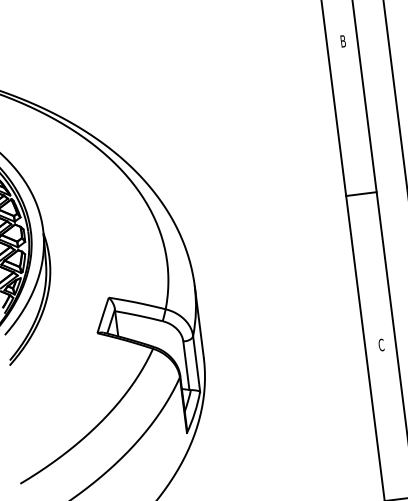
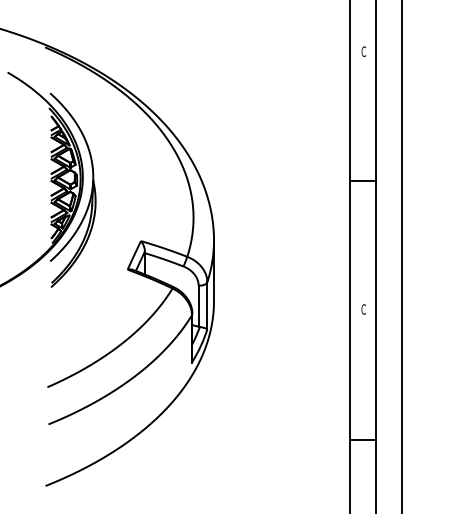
text: (342, 41) -> (363, 51), B -> C

